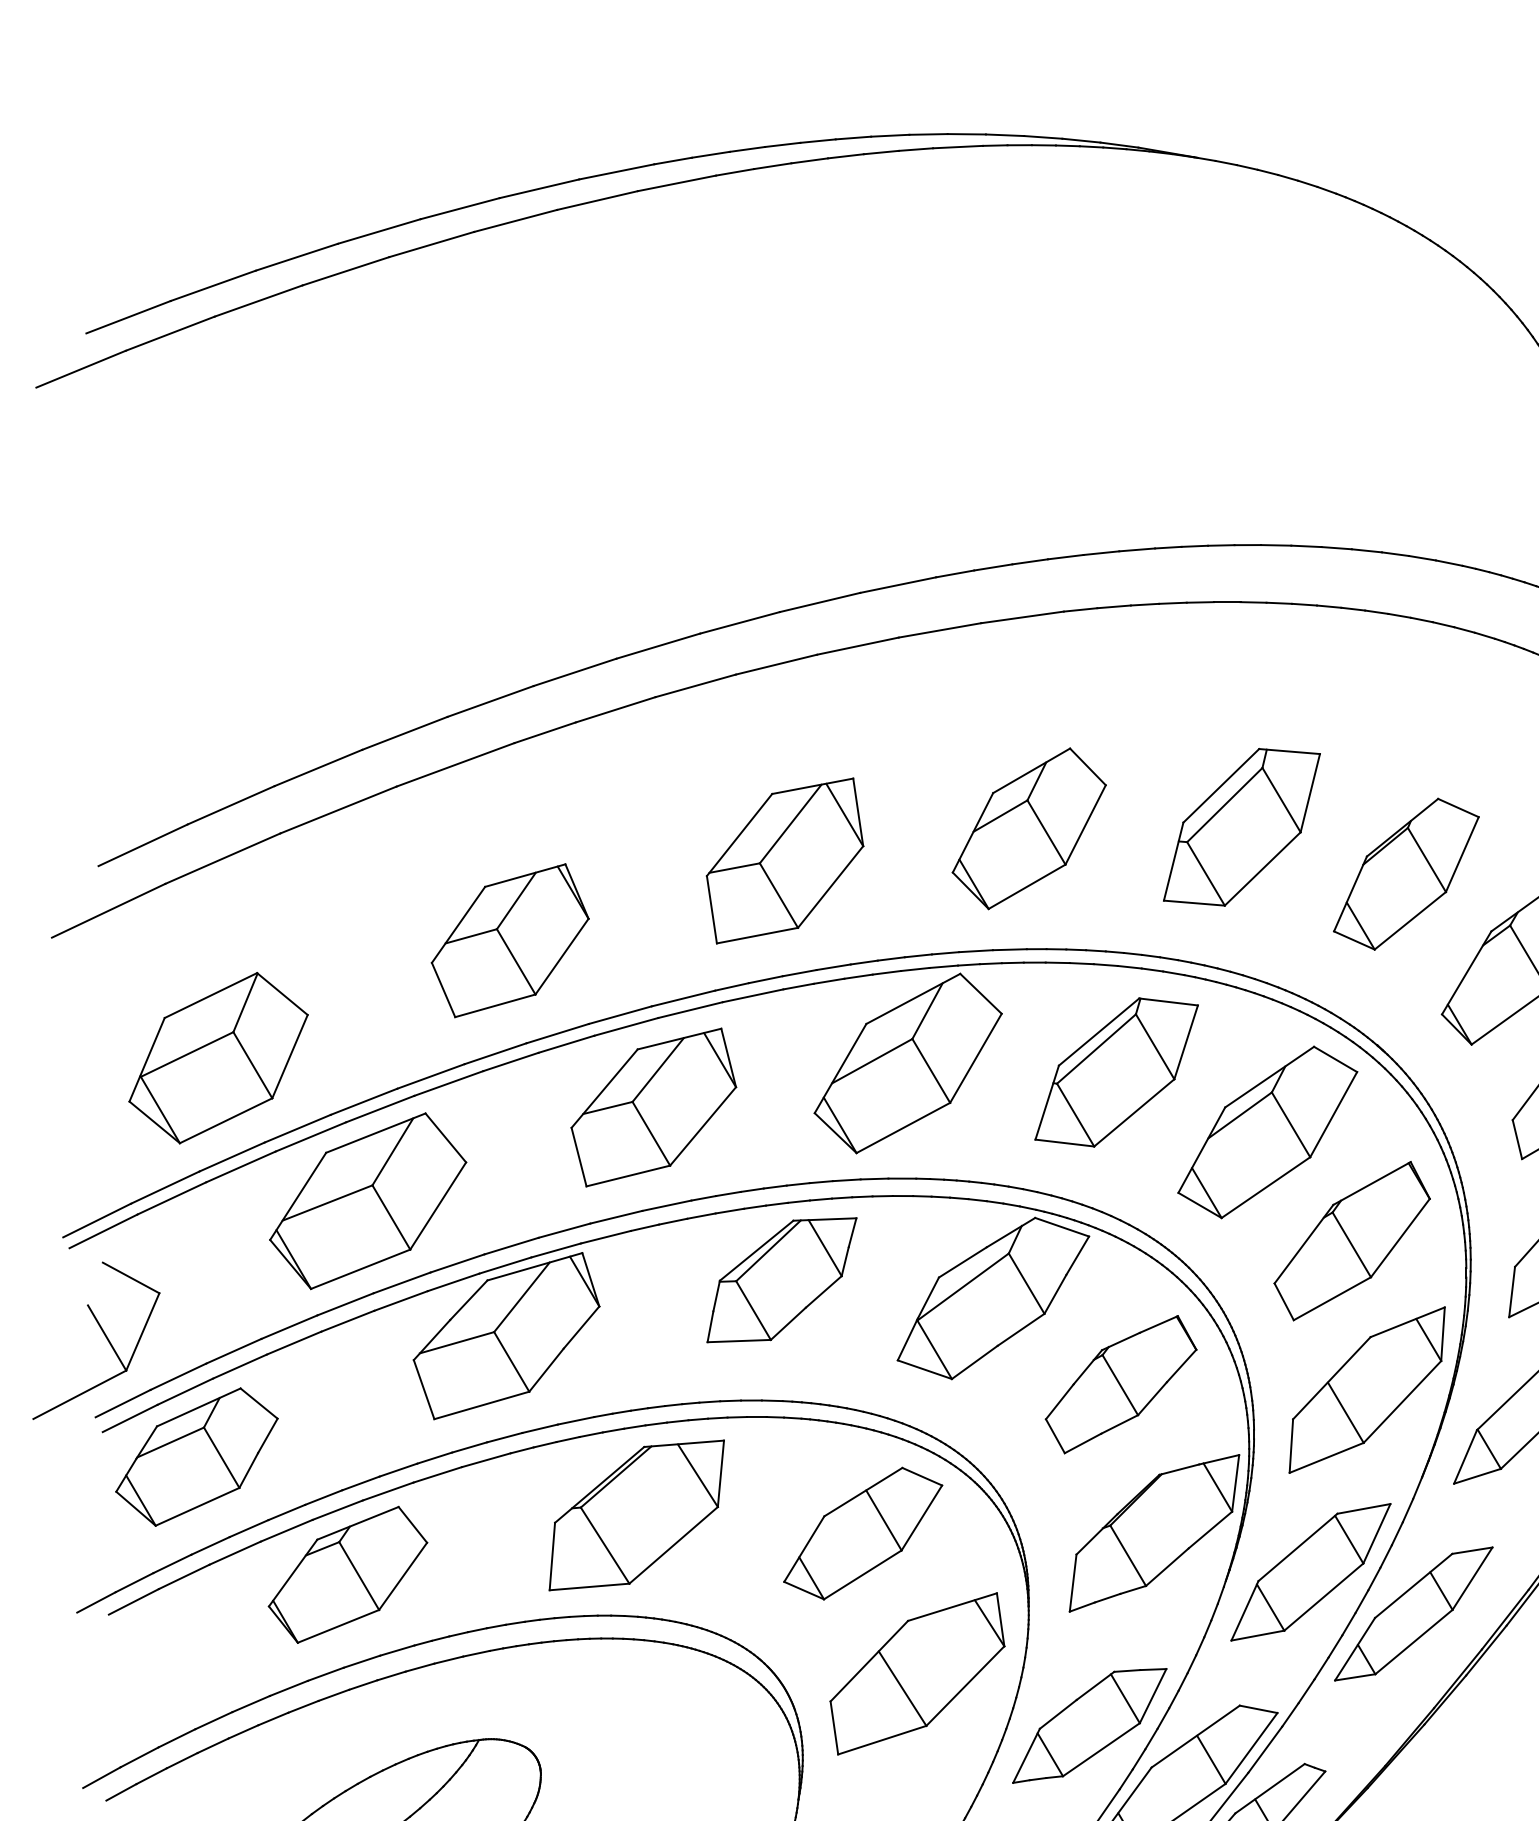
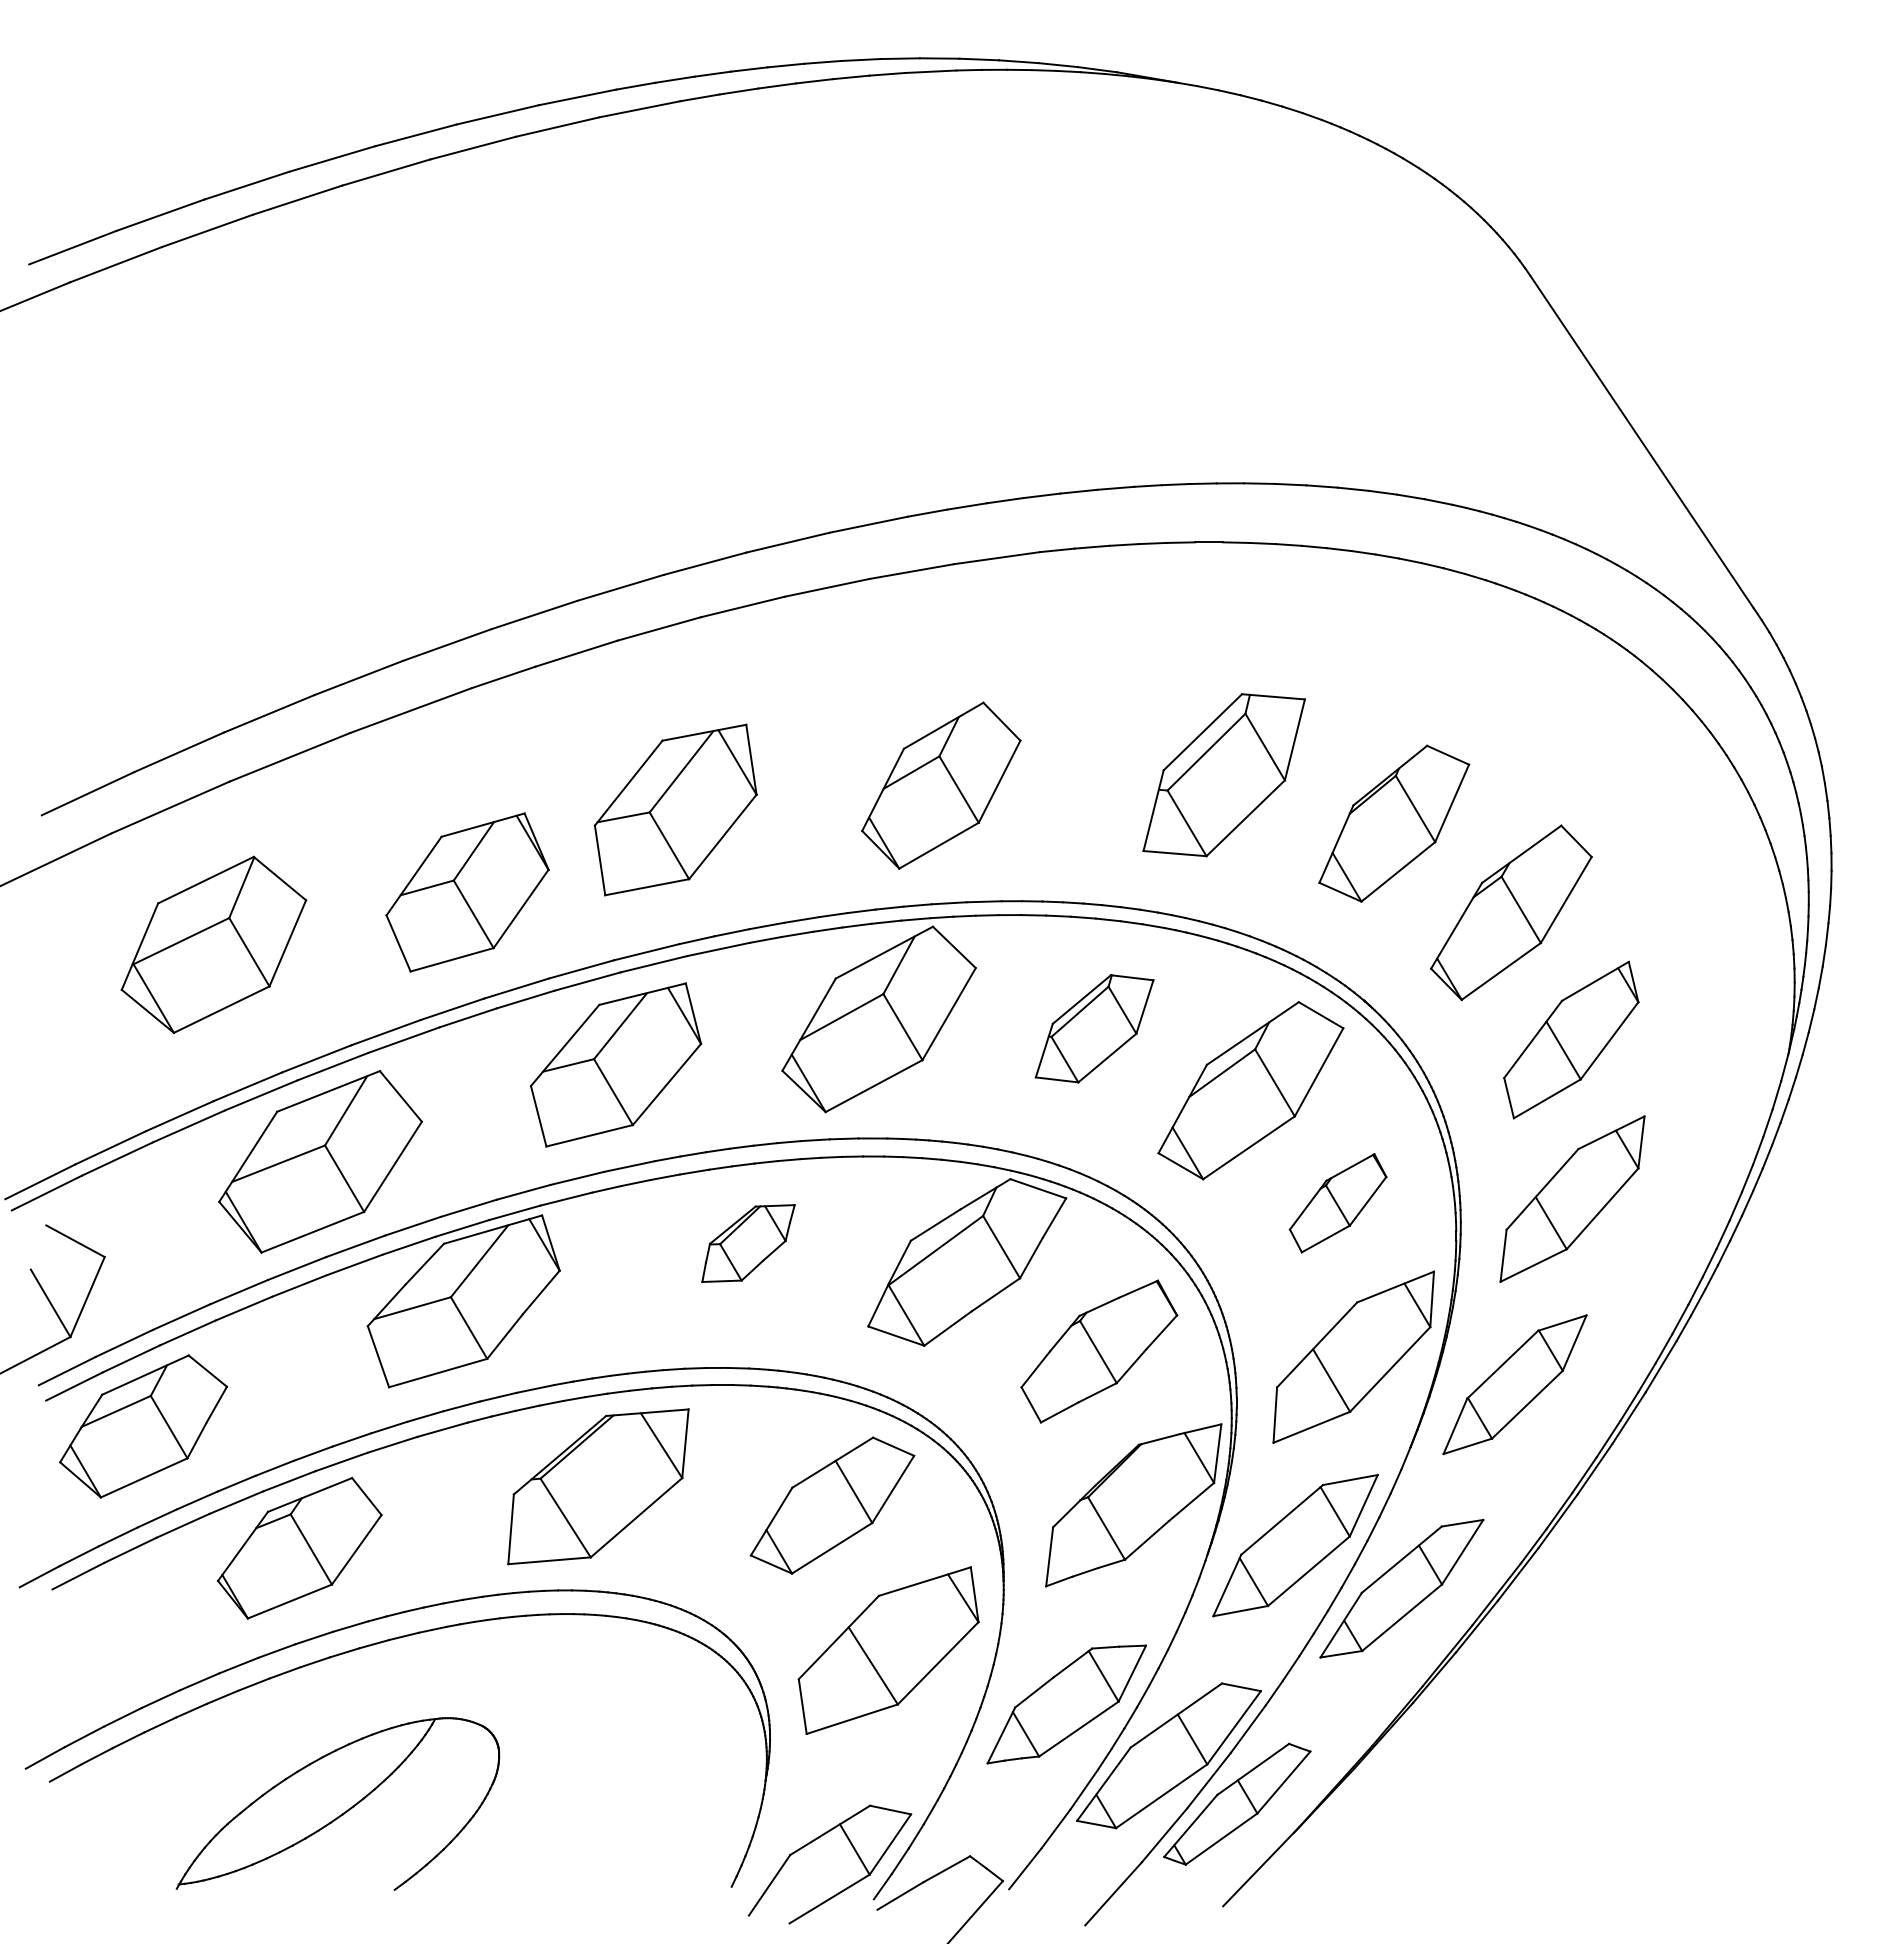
part: (1029, 828) -> (941, 785), moved
part: (784, 860) -> (675, 809), moved
part: (218, 1057) -> (213, 944), moved
part: (1116, 1072) -> (1094, 1028), size x0.7
part: (1351, 1241) -> (1337, 1203), size x0.6
part: (781, 1280) -> (748, 1243), size x0.6

